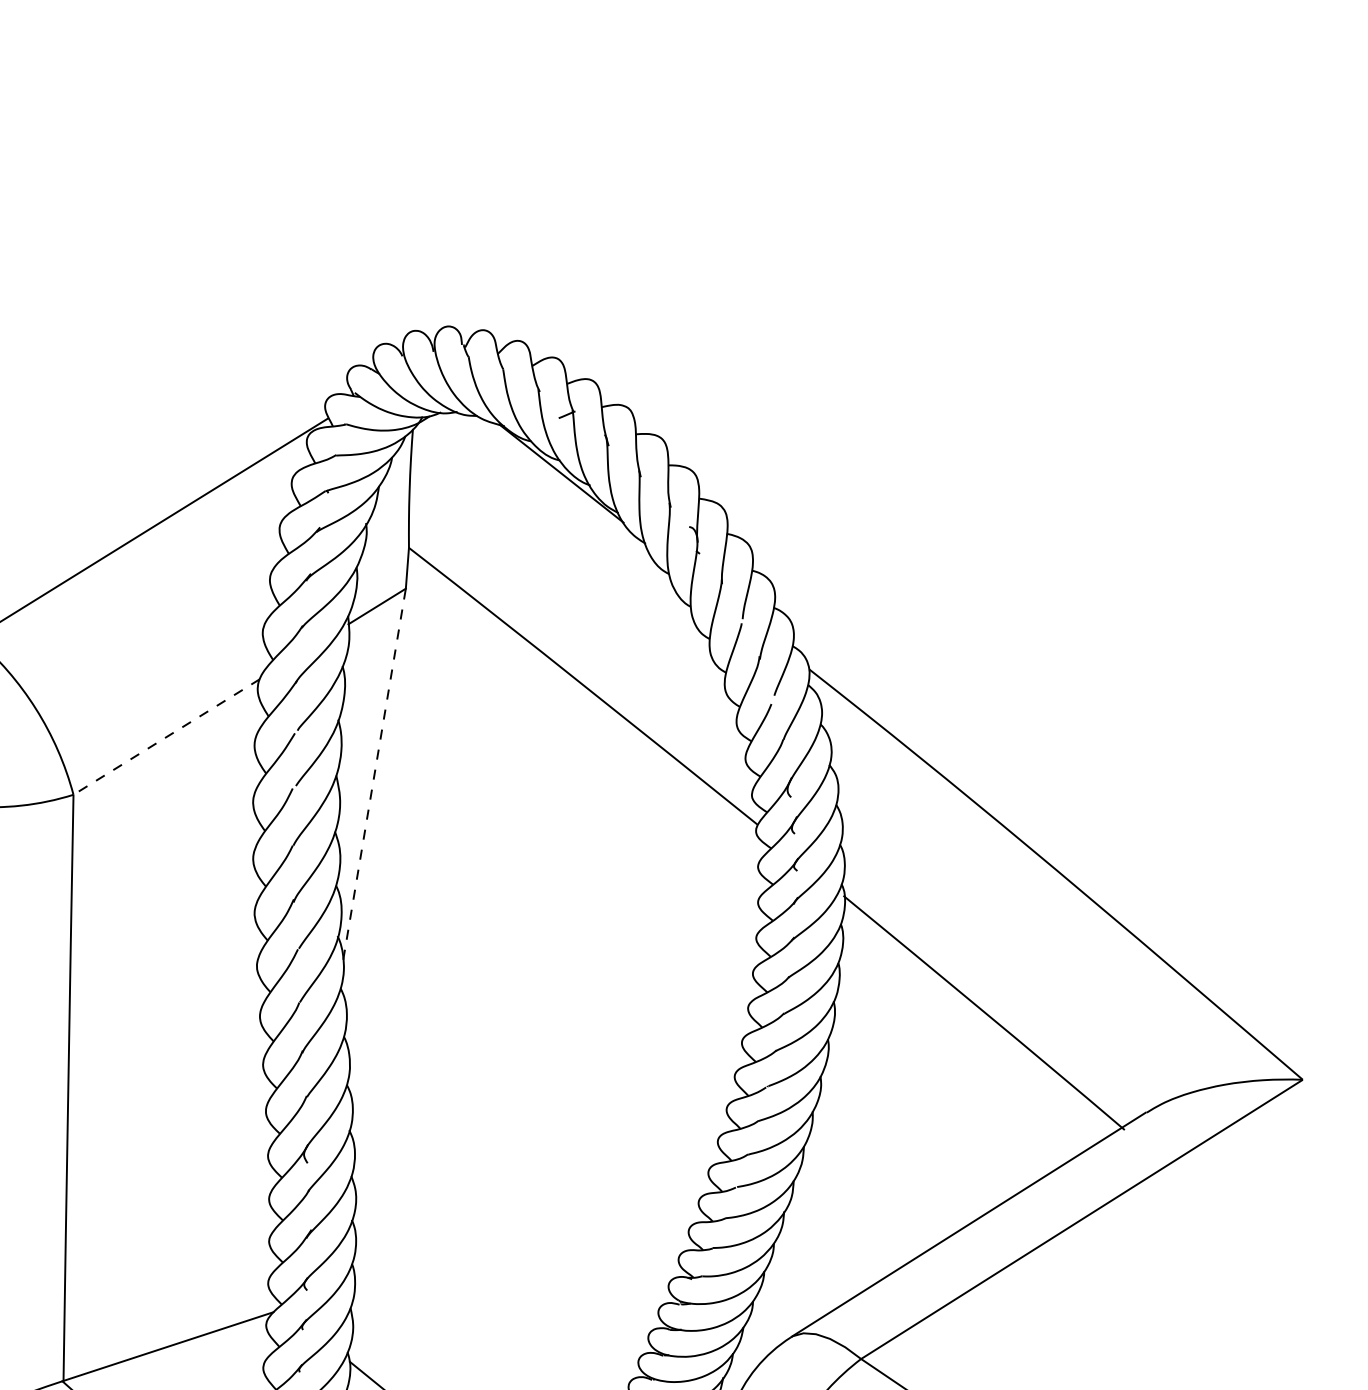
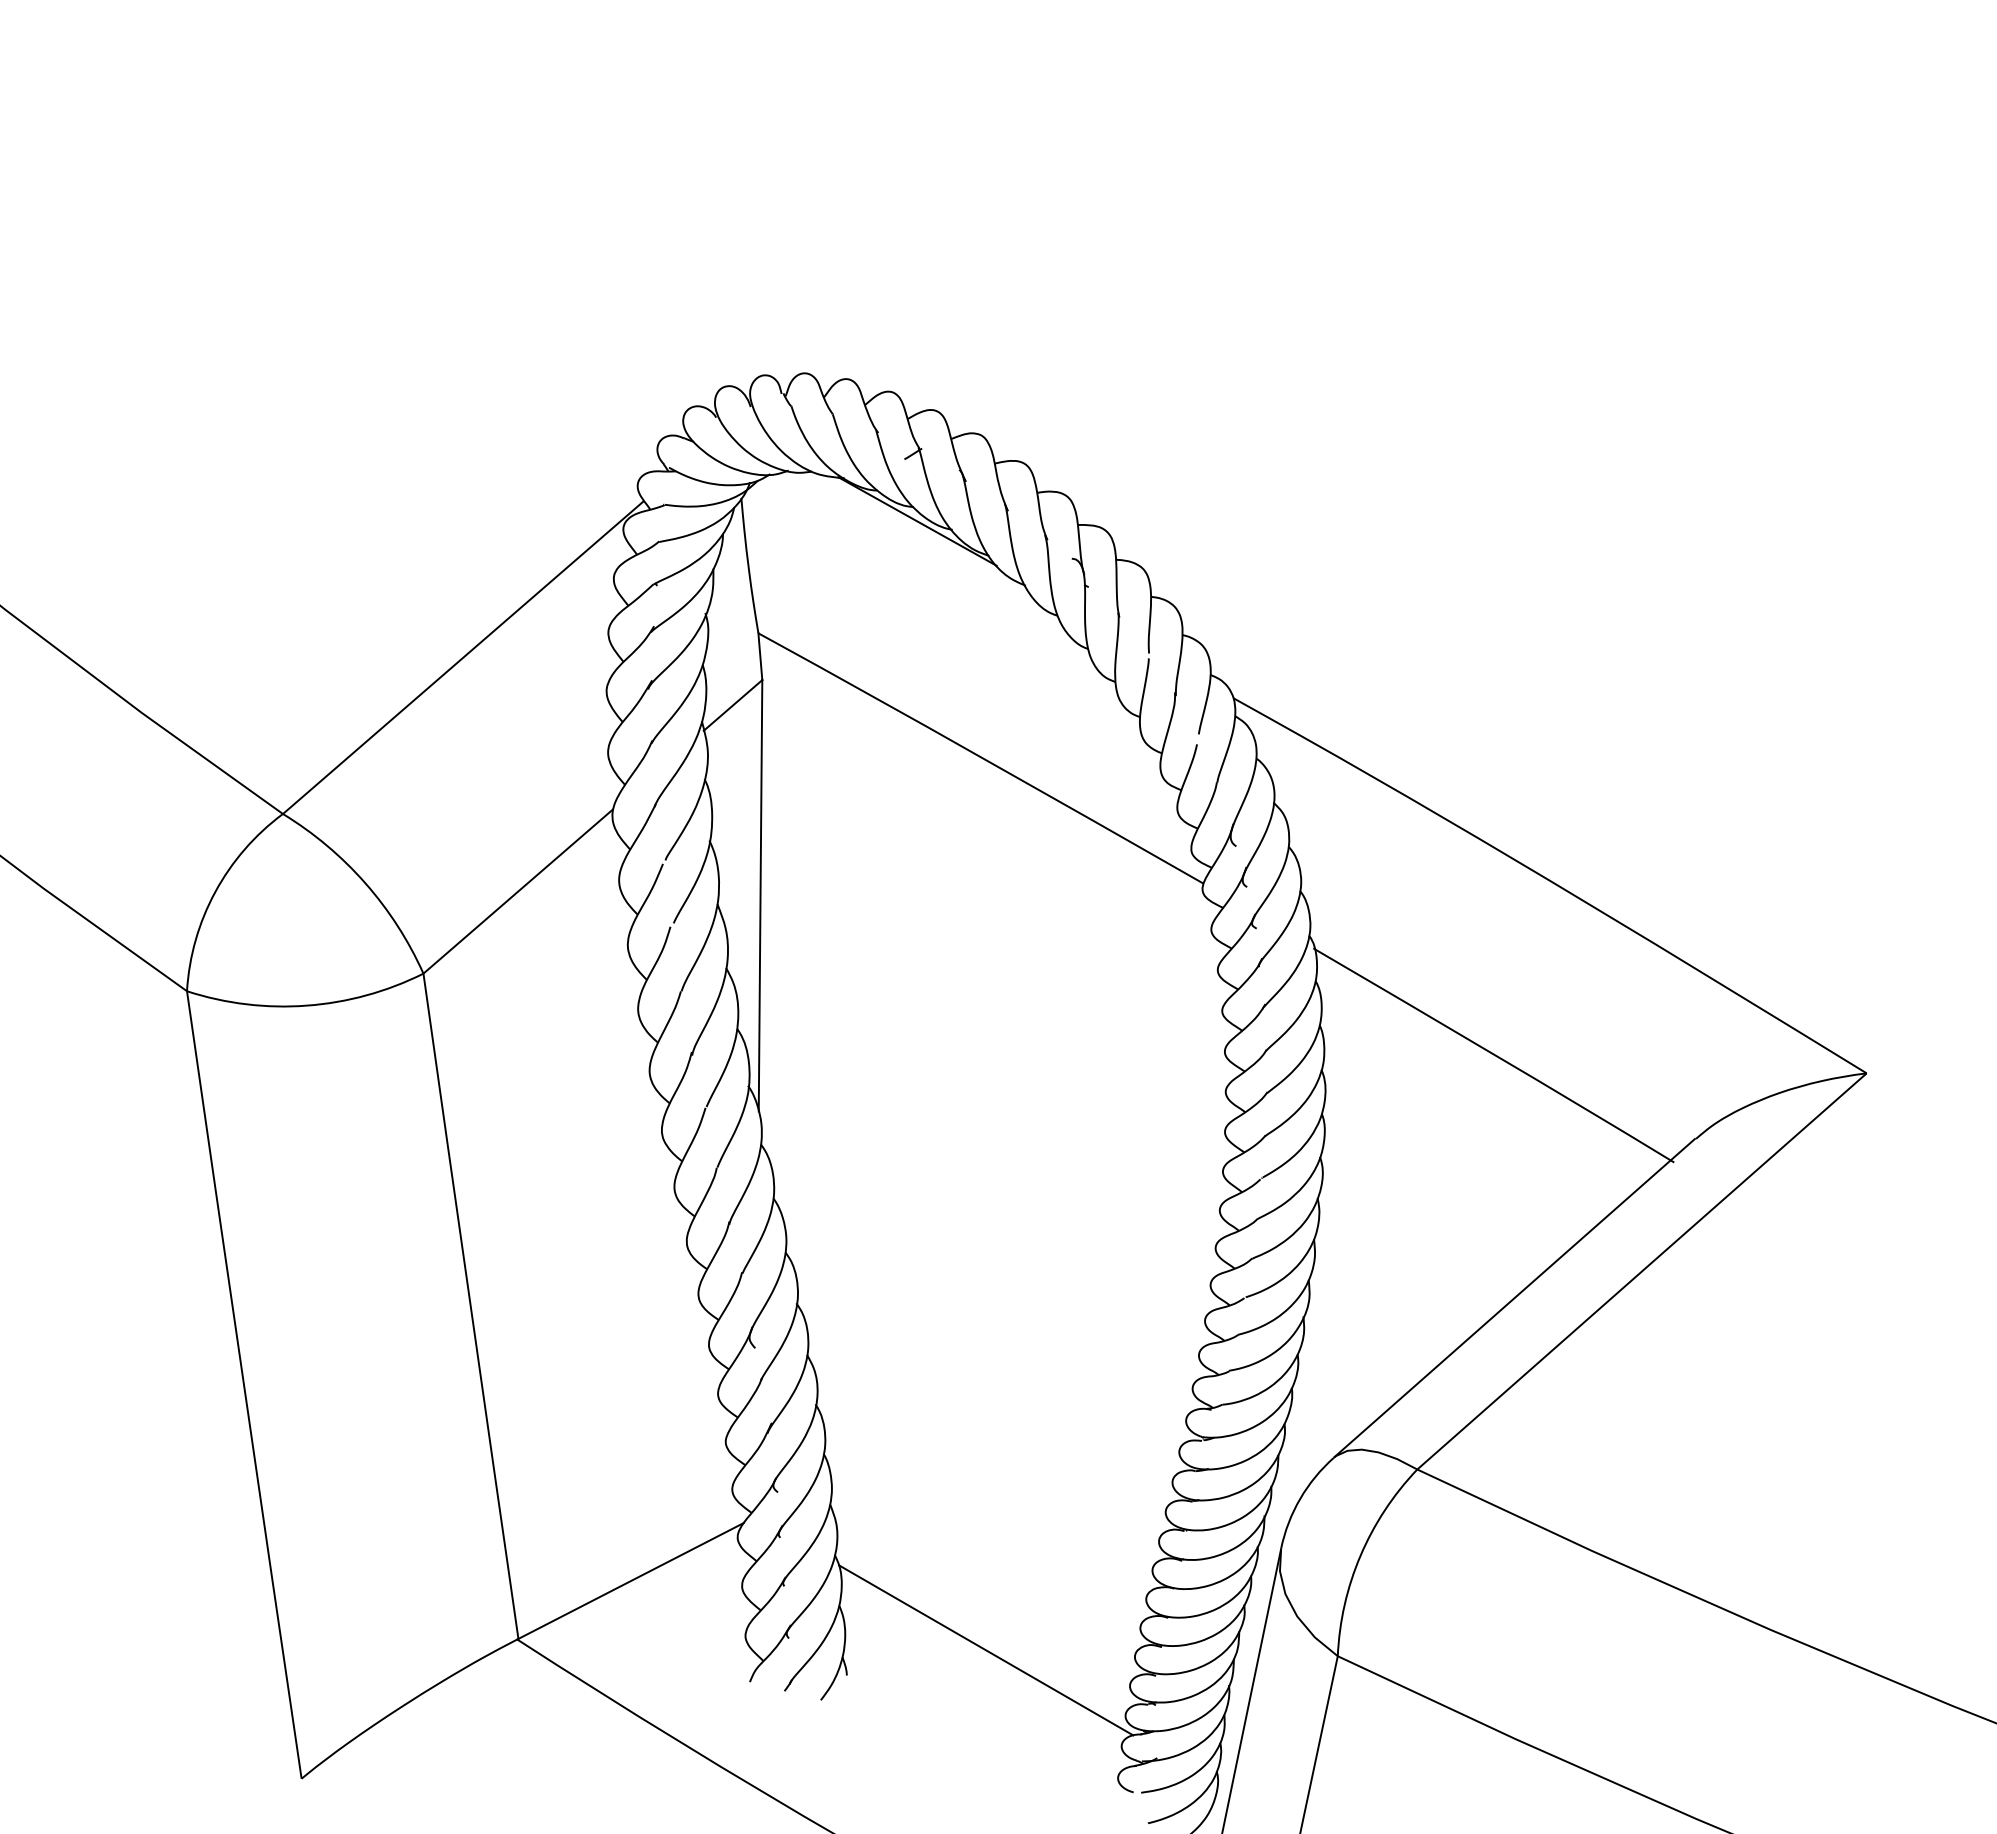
line: (167, 736) -> (519, 890), dashed -> solid
line: (374, 773) -> (760, 895), dashed -> solid

